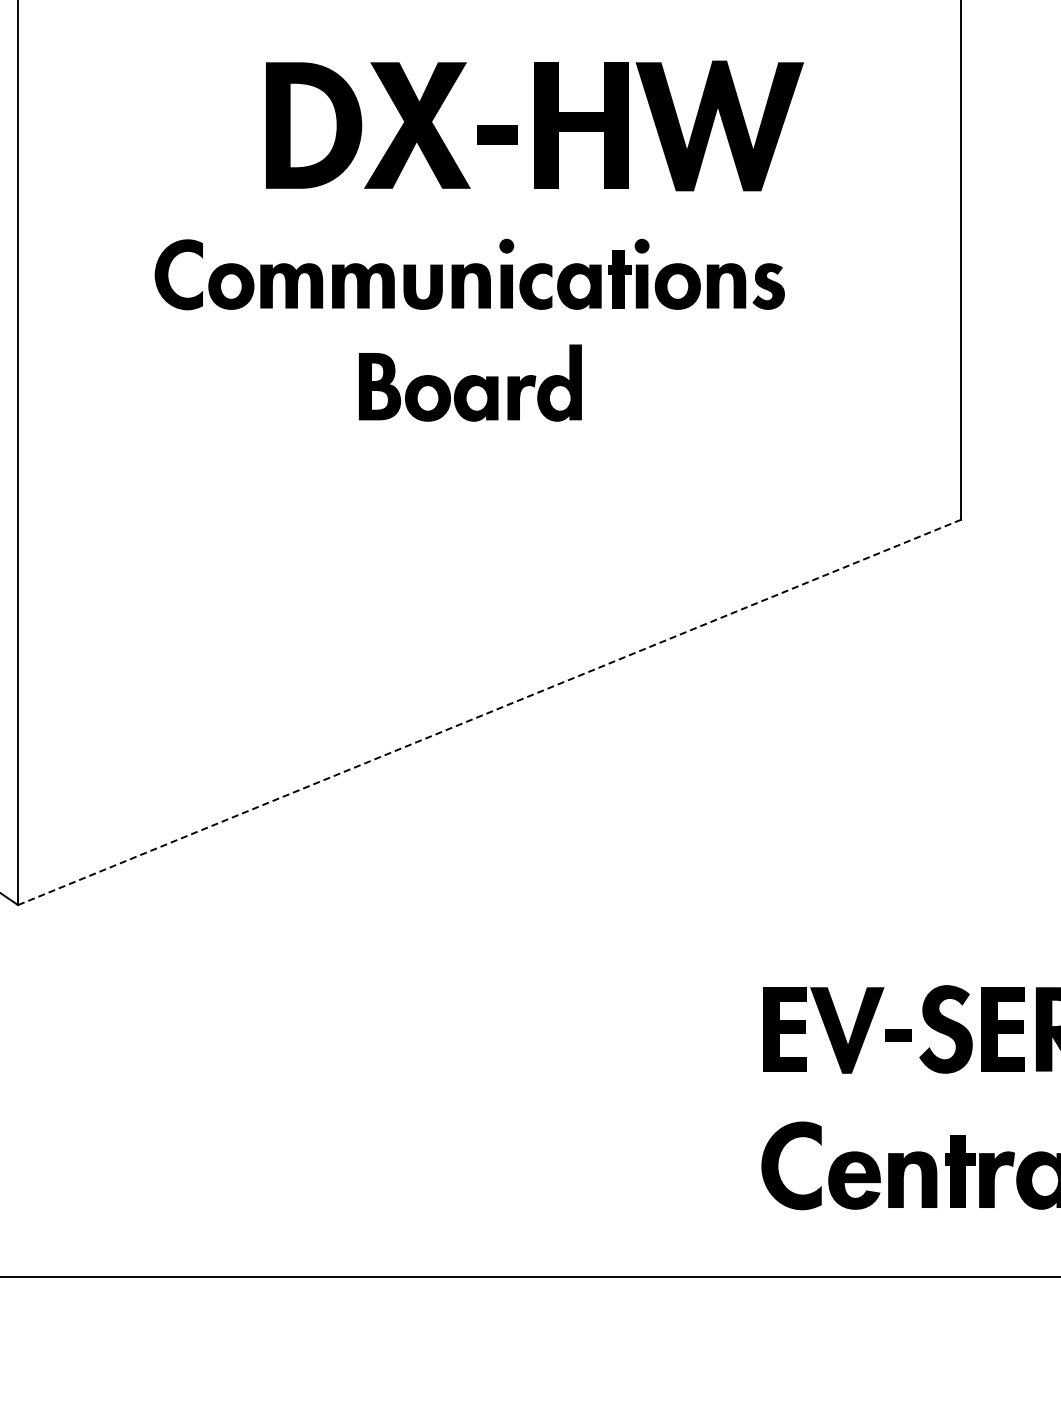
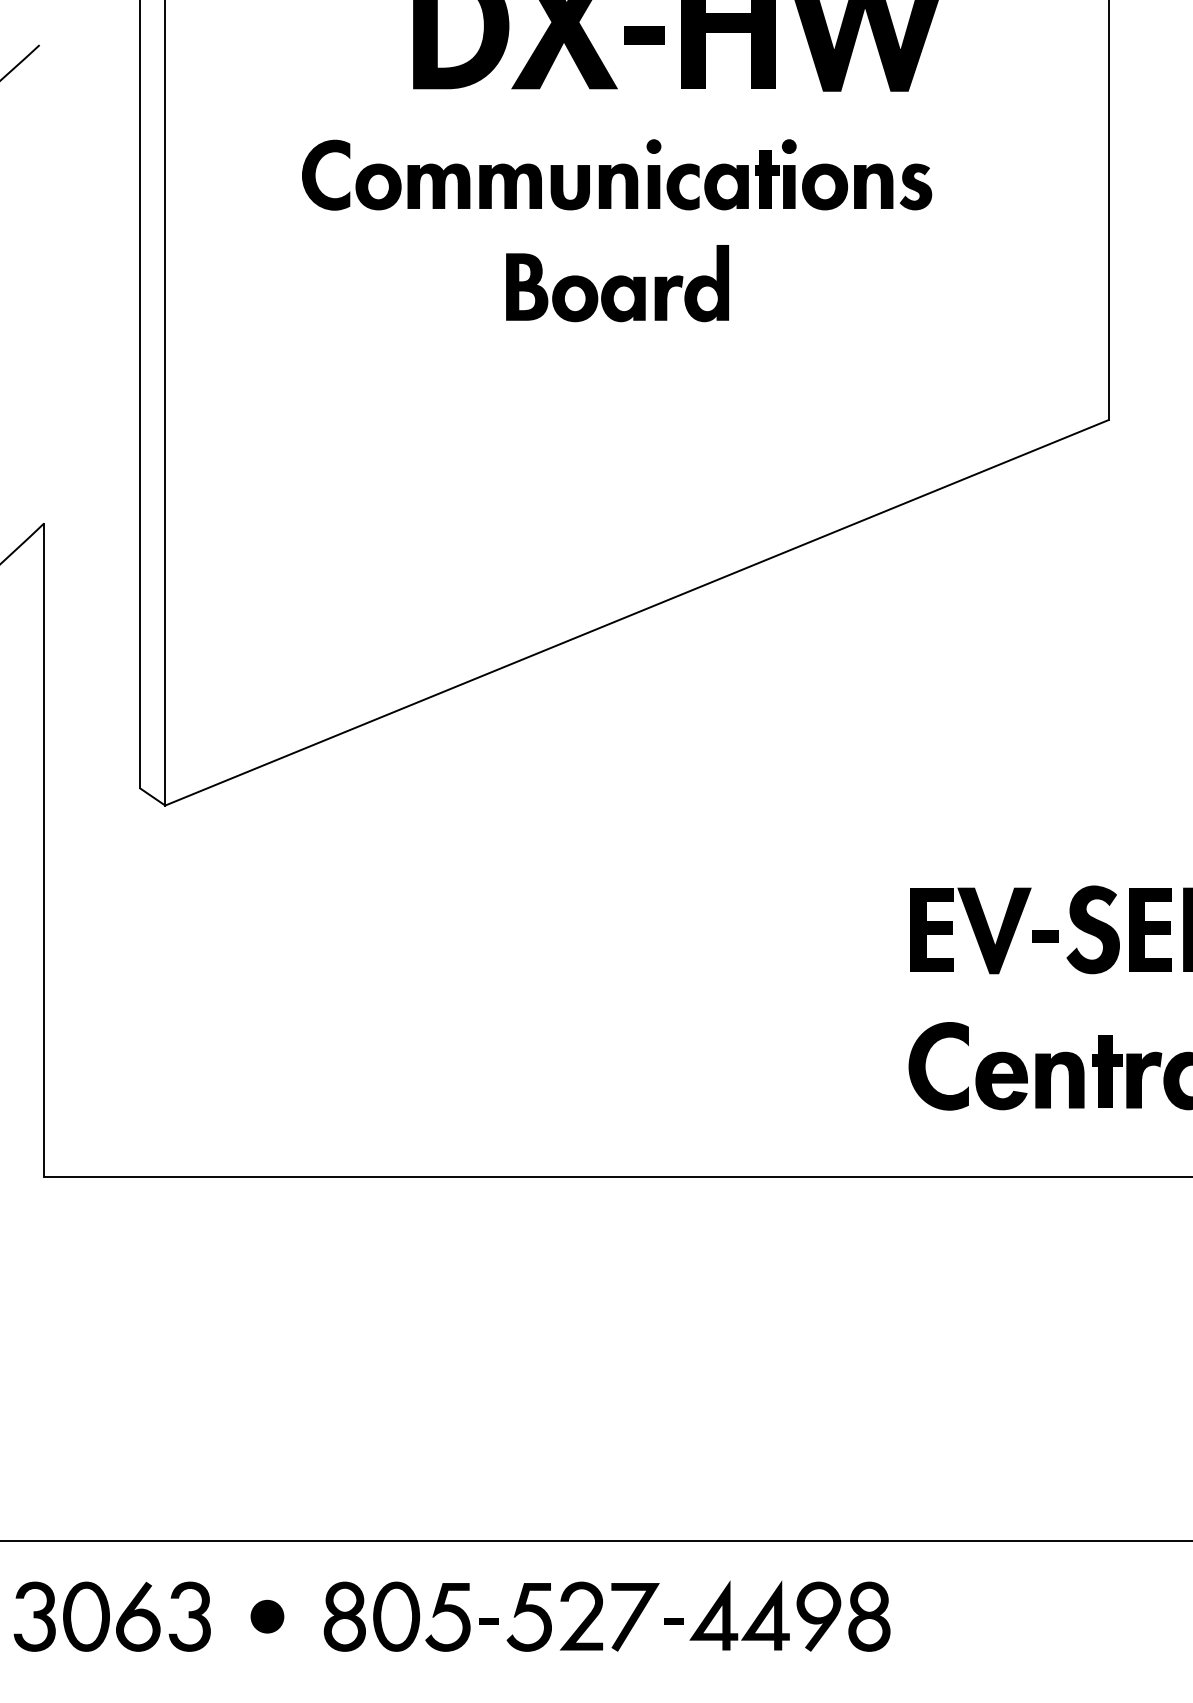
line: (489, 713) -> (636, 613), dashed -> solid

